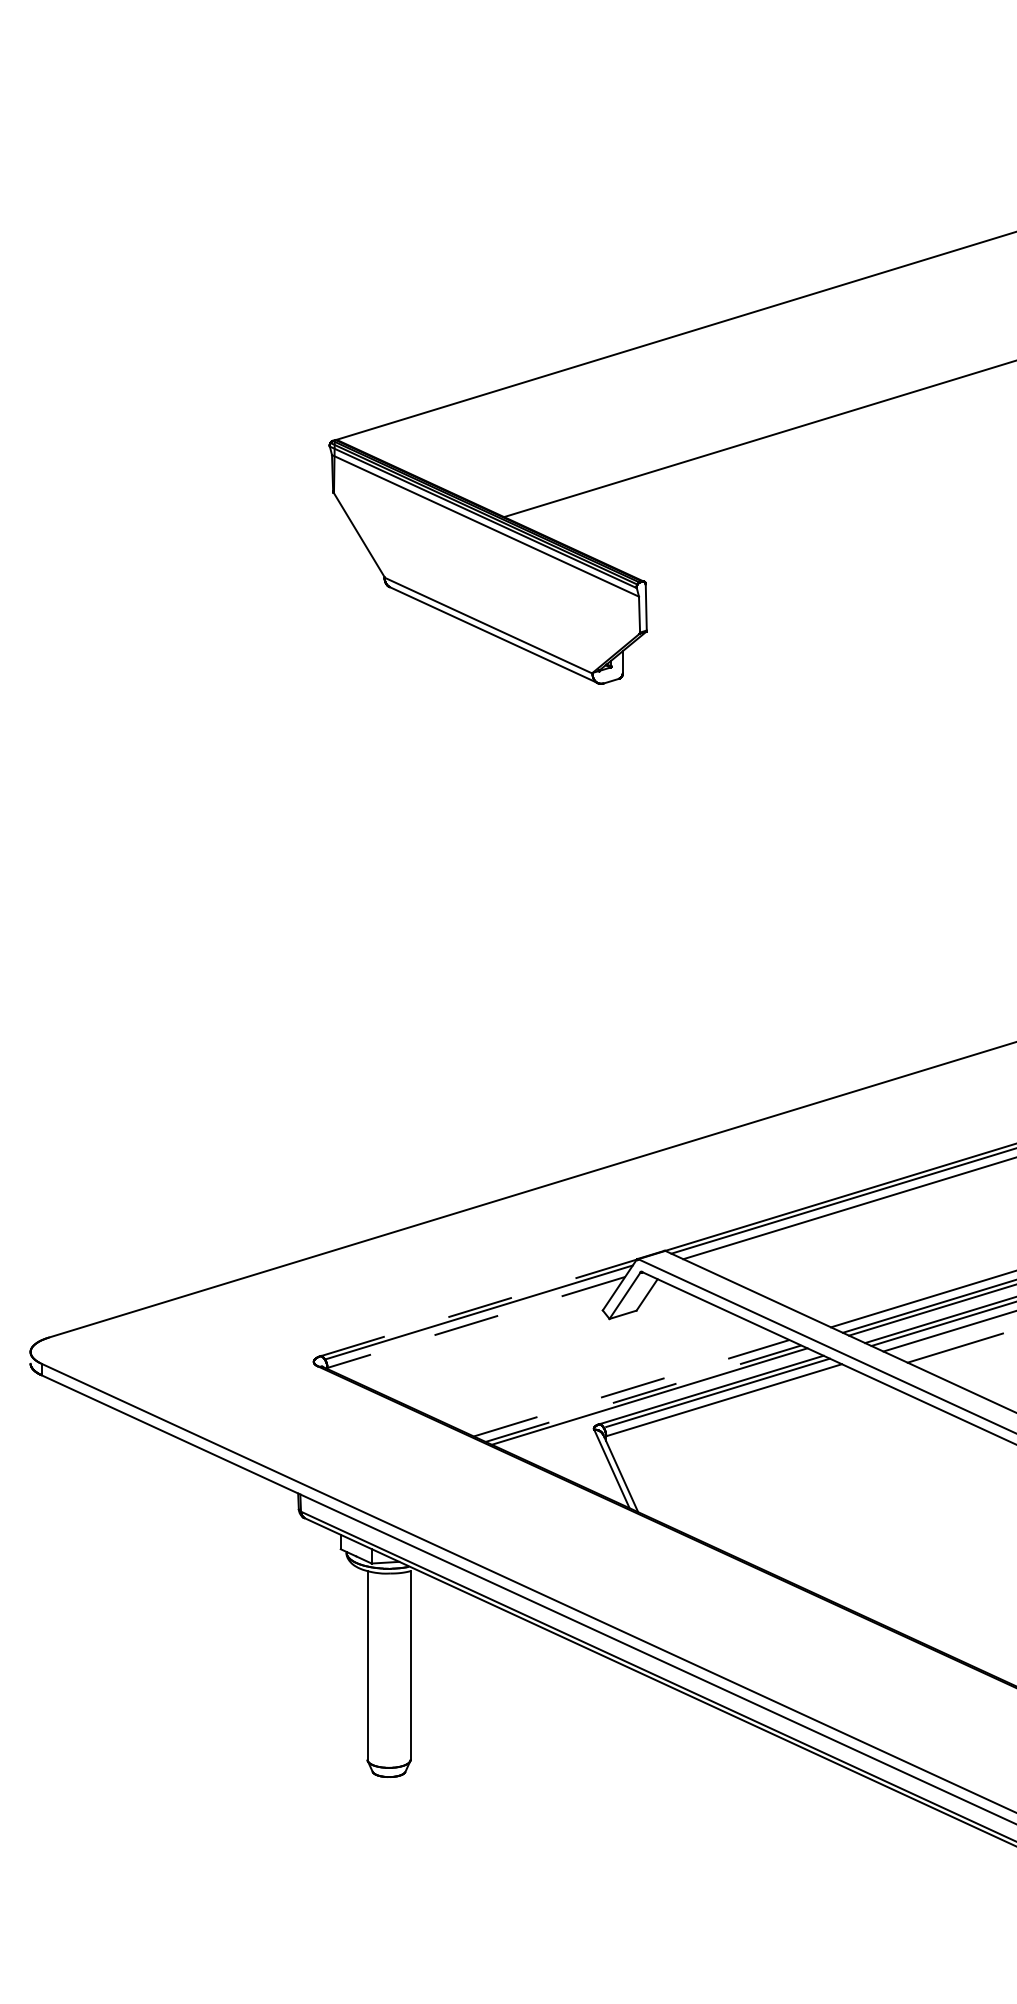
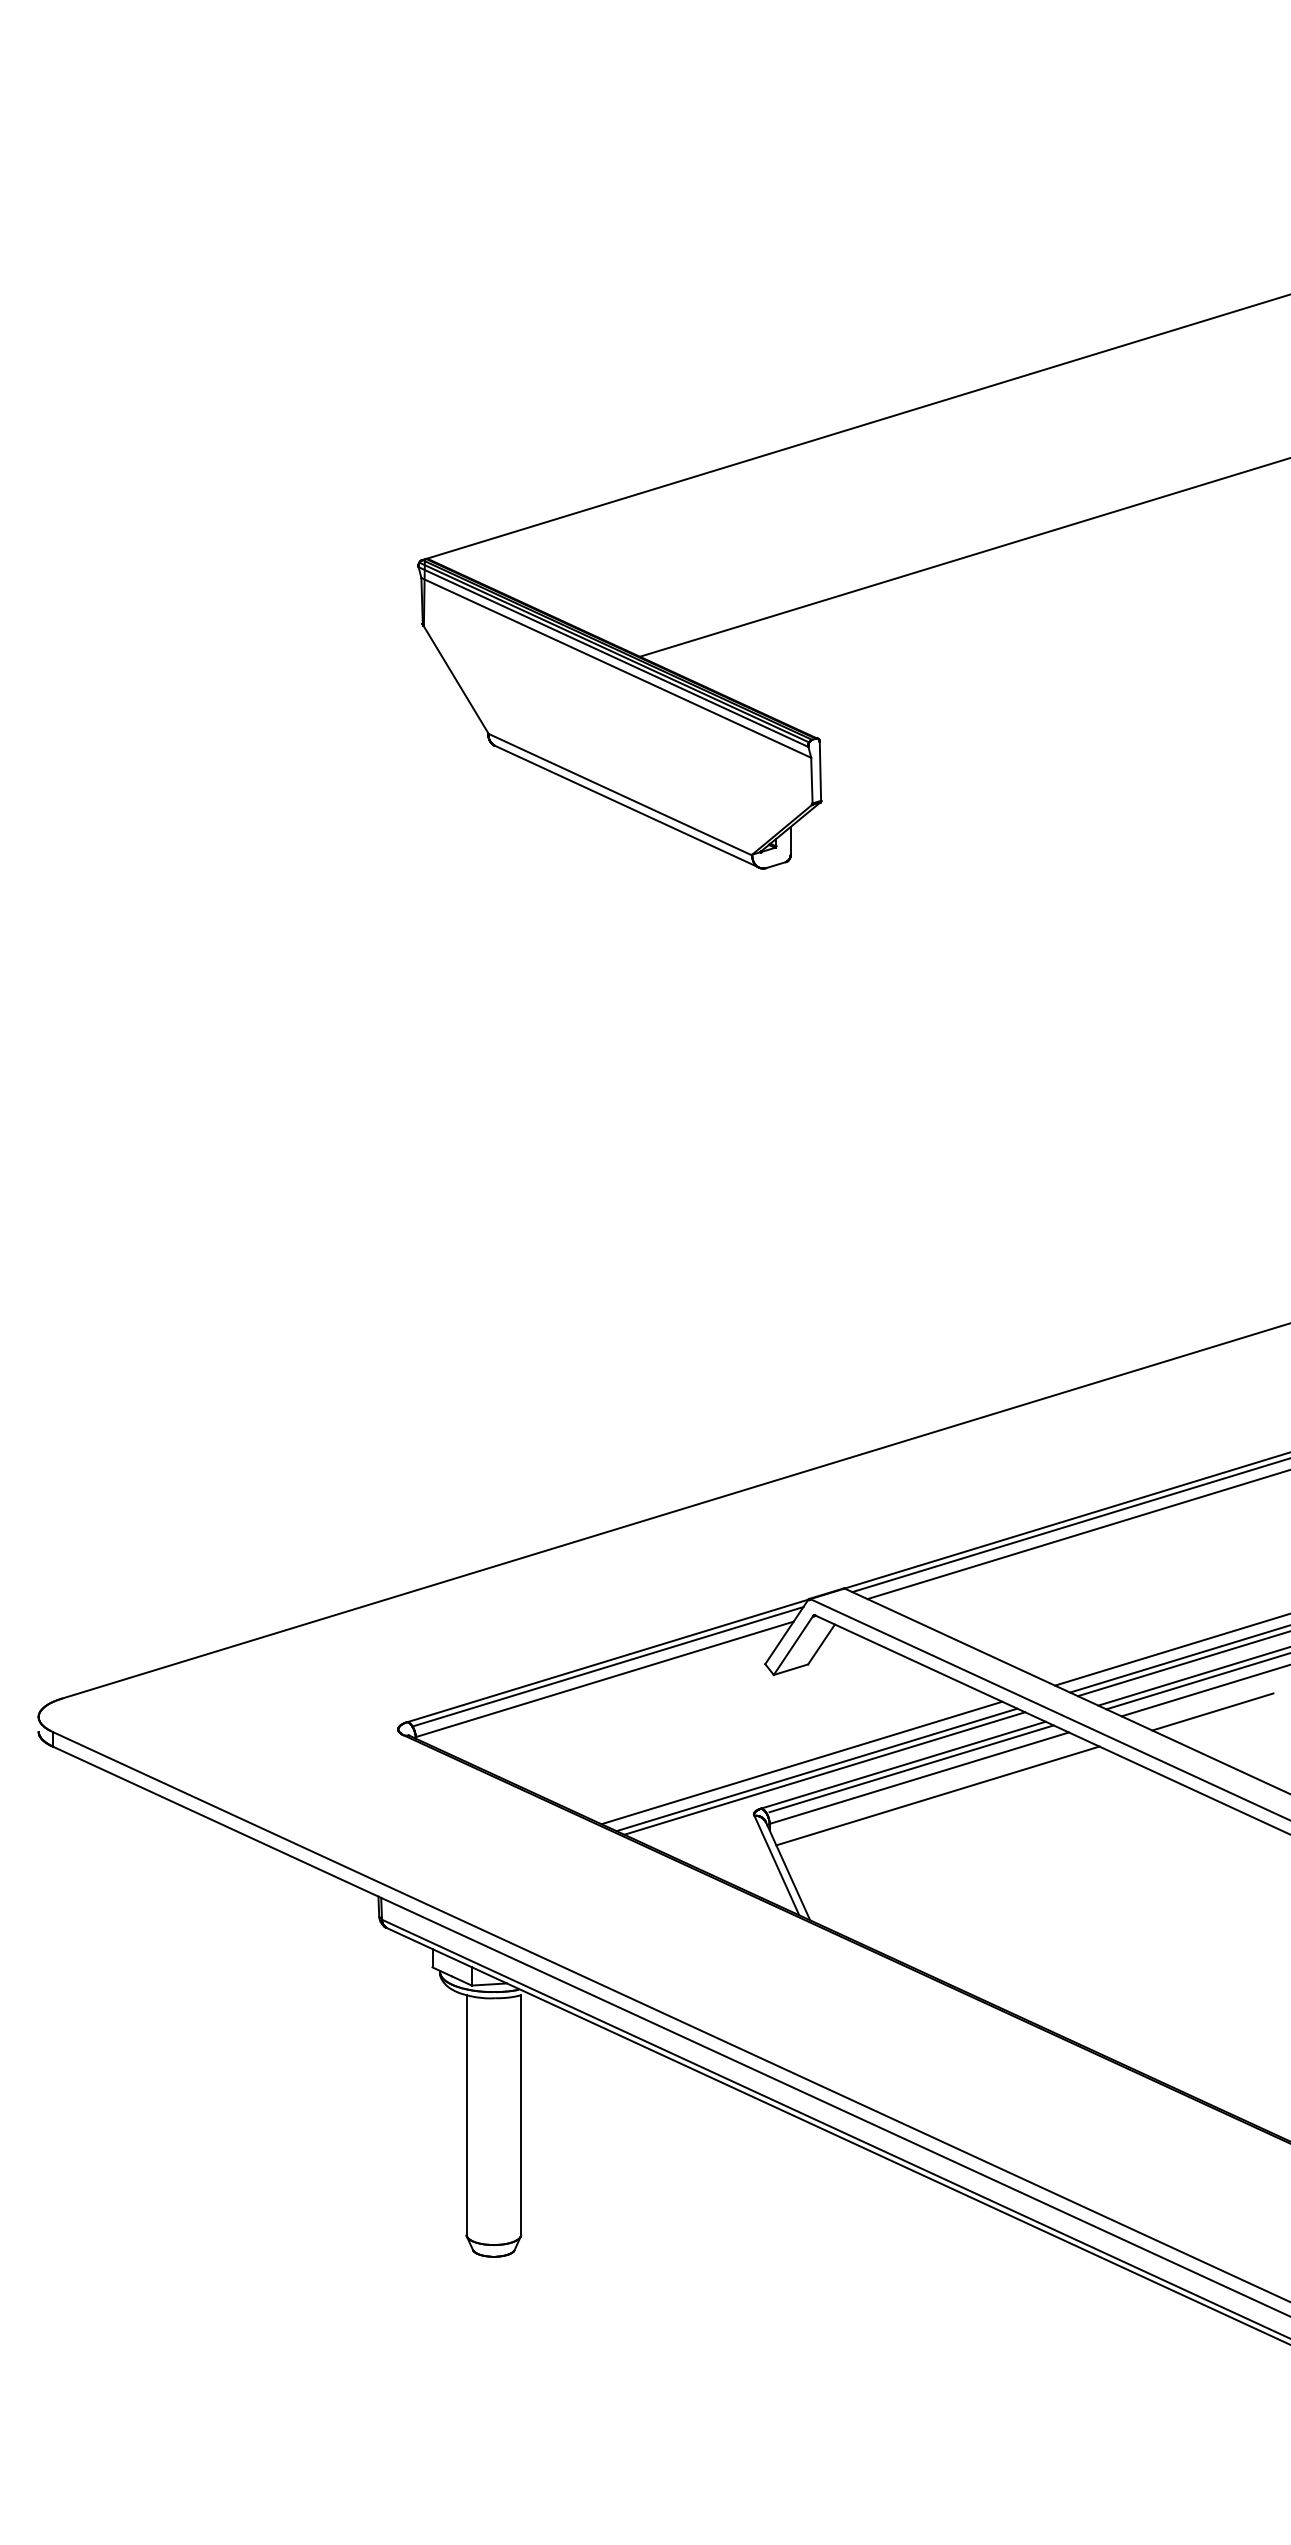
line: (479, 1307) -> (608, 1660), dashed -> solid
line: (476, 1322) -> (604, 1679), dashed -> solid
line: (631, 1387) -> (801, 1762), dashed -> solid
line: (643, 1393) -> (817, 1769), dashed -> solid
line: (738, 1413) -> (937, 1795), added

